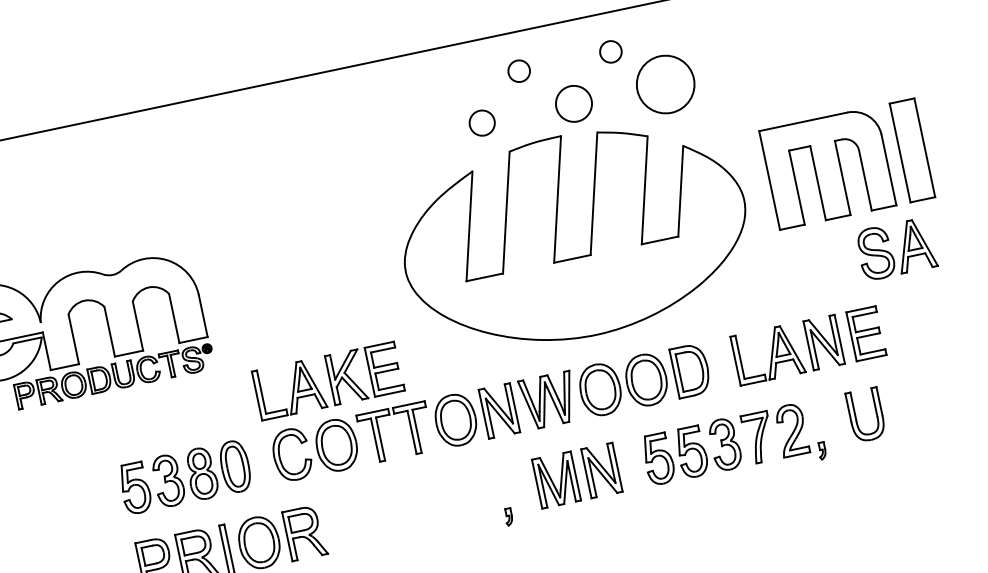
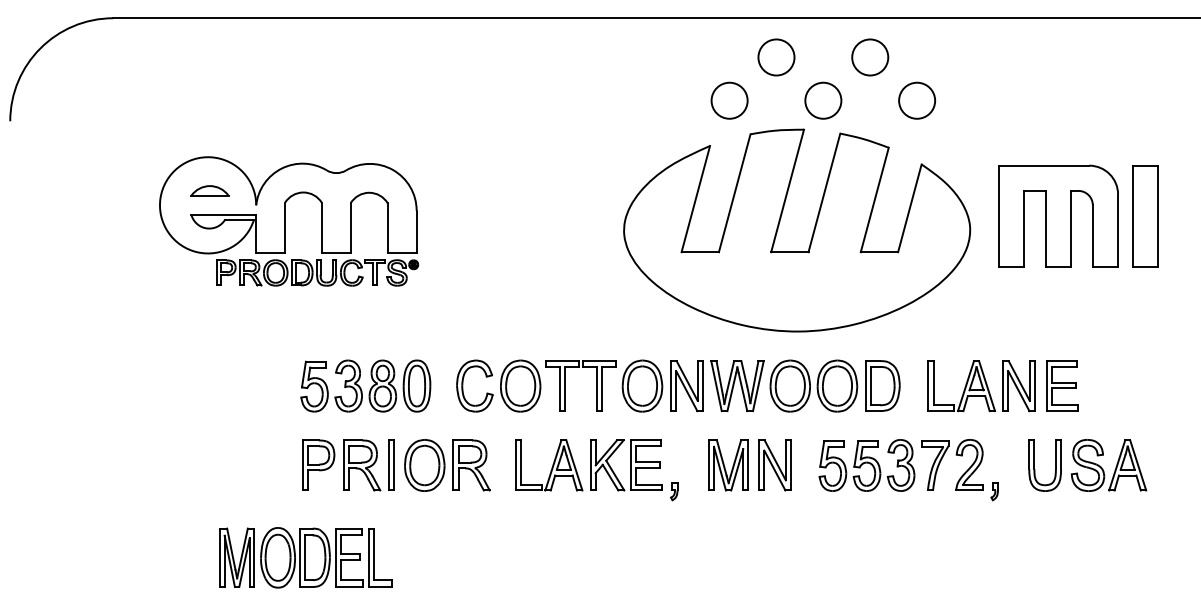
circle: (611, 51) -> (870, 57), size x1.67
circle: (519, 71) -> (776, 57), size x1.67
circle: (665, 84) -> (917, 100), size x0.62
circle: (482, 122) -> (729, 100), size x1.43
part: (890, 252) -> (1102, 467), moved
part: (328, 381) -> (588, 465), moved

